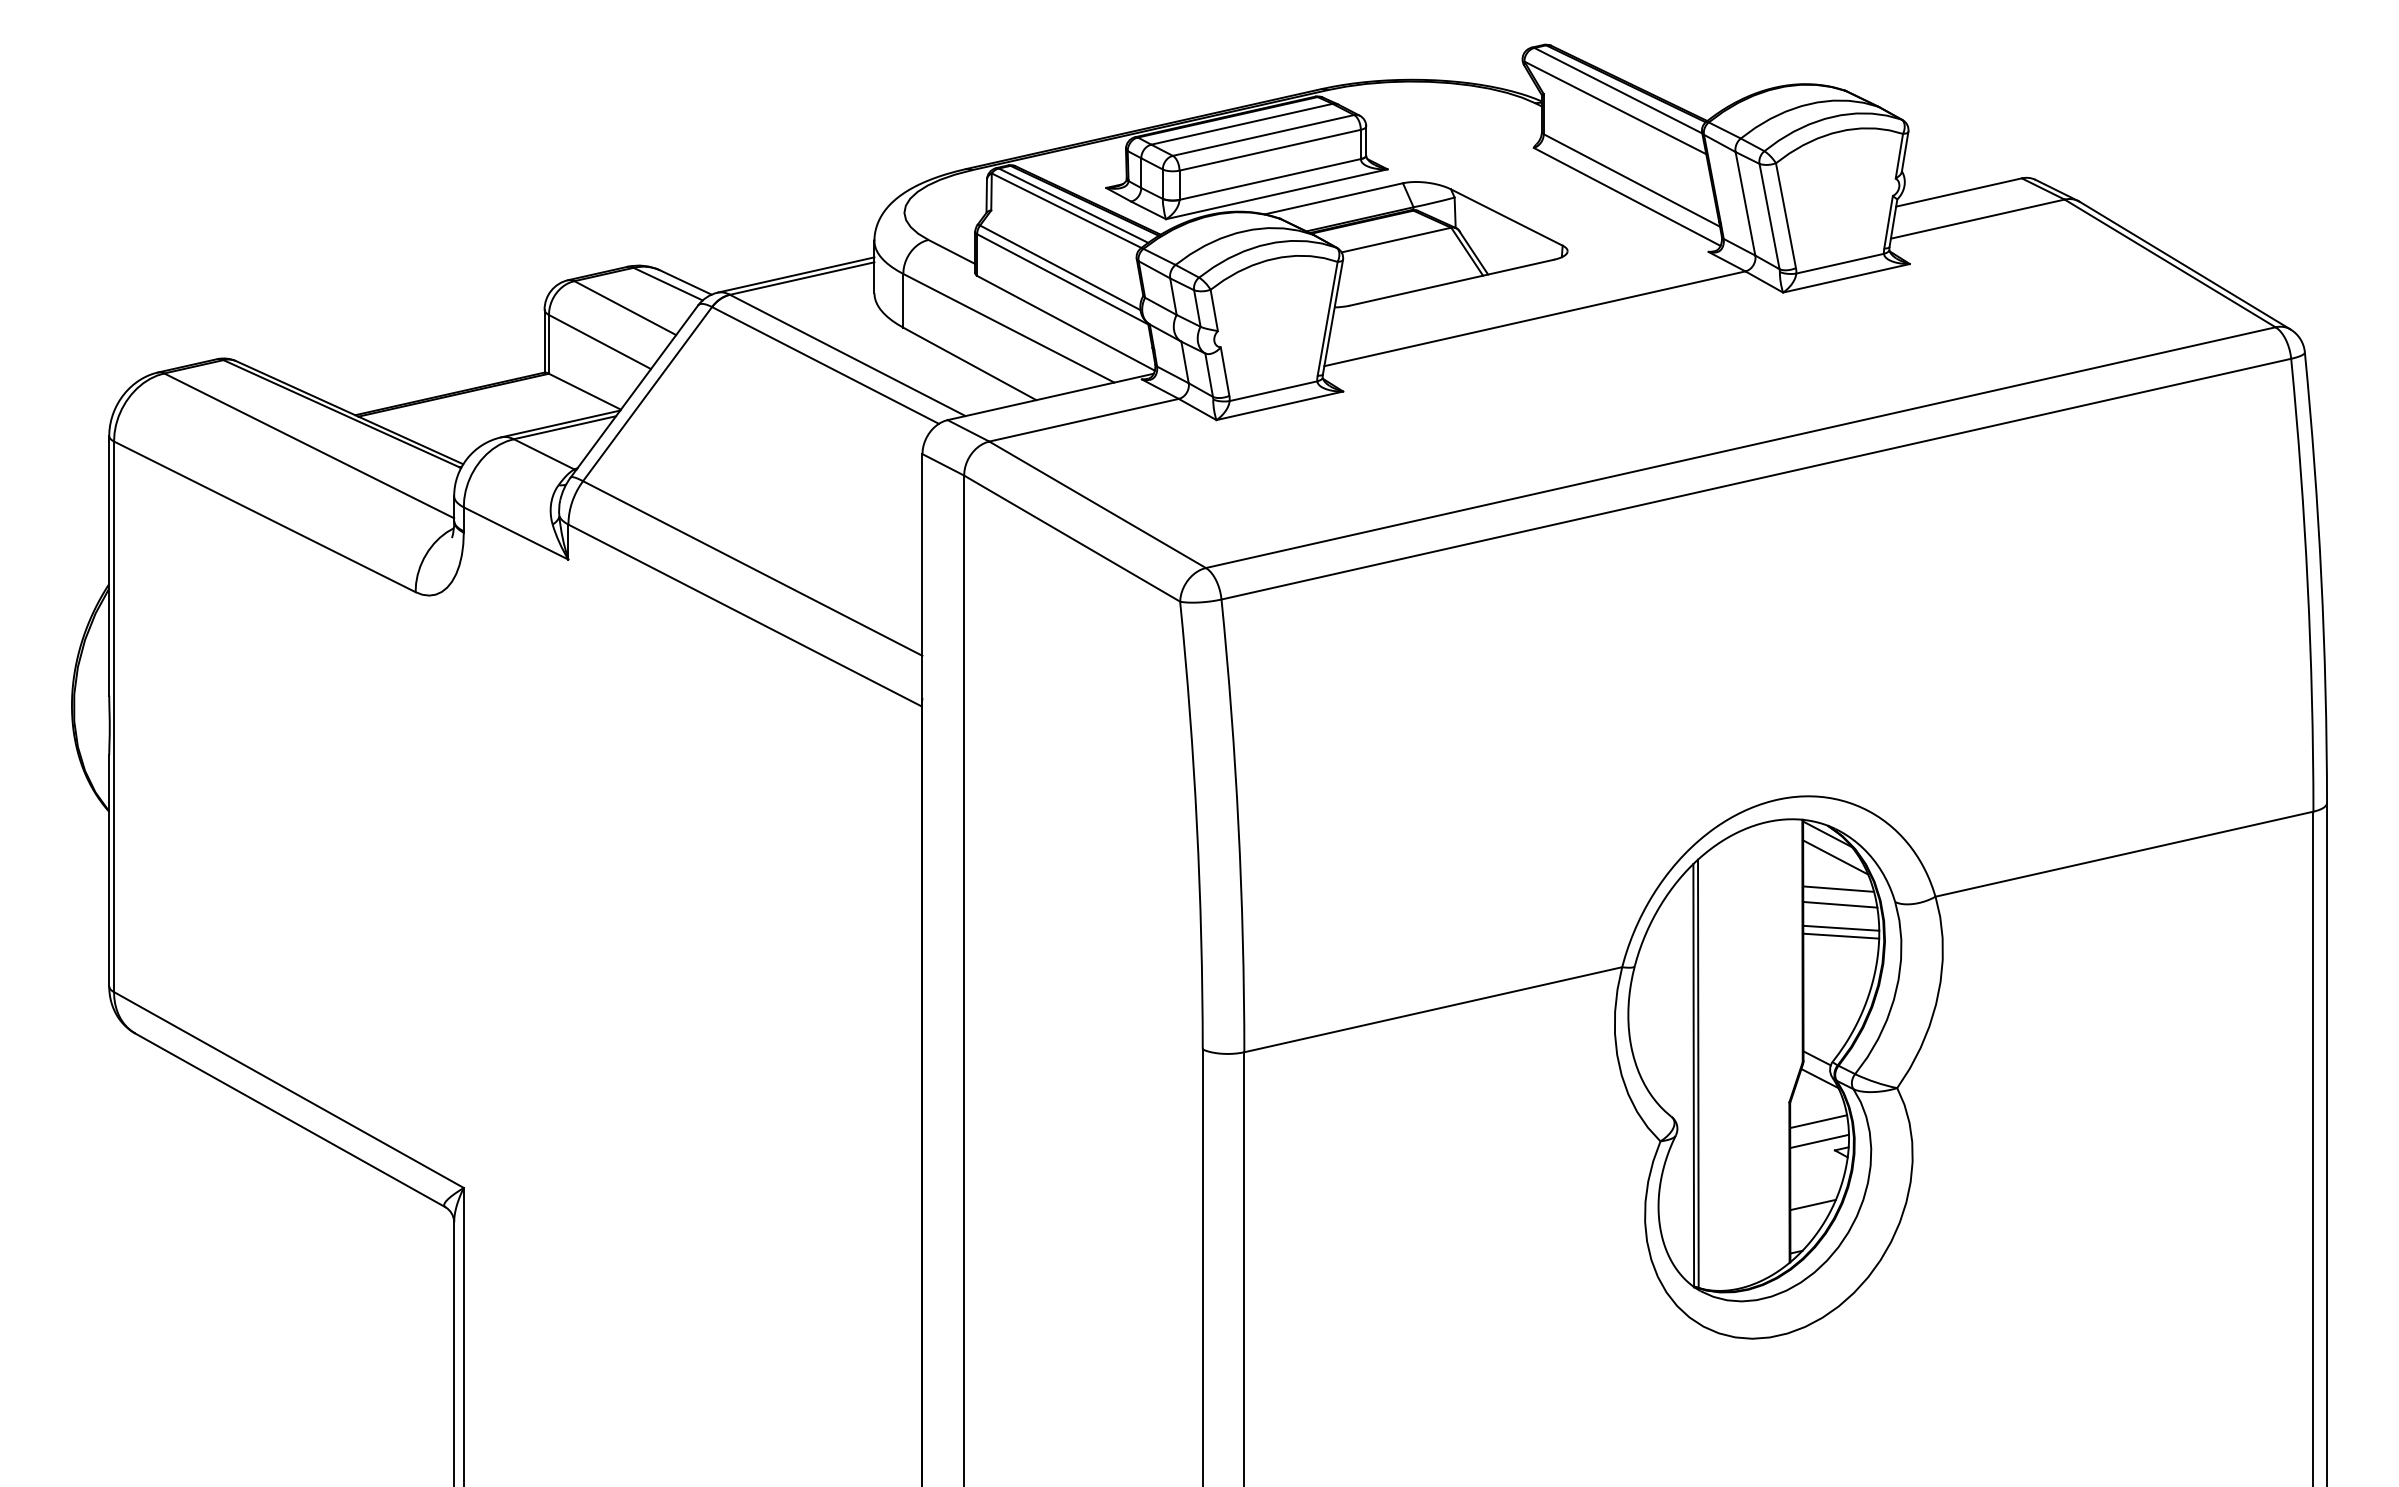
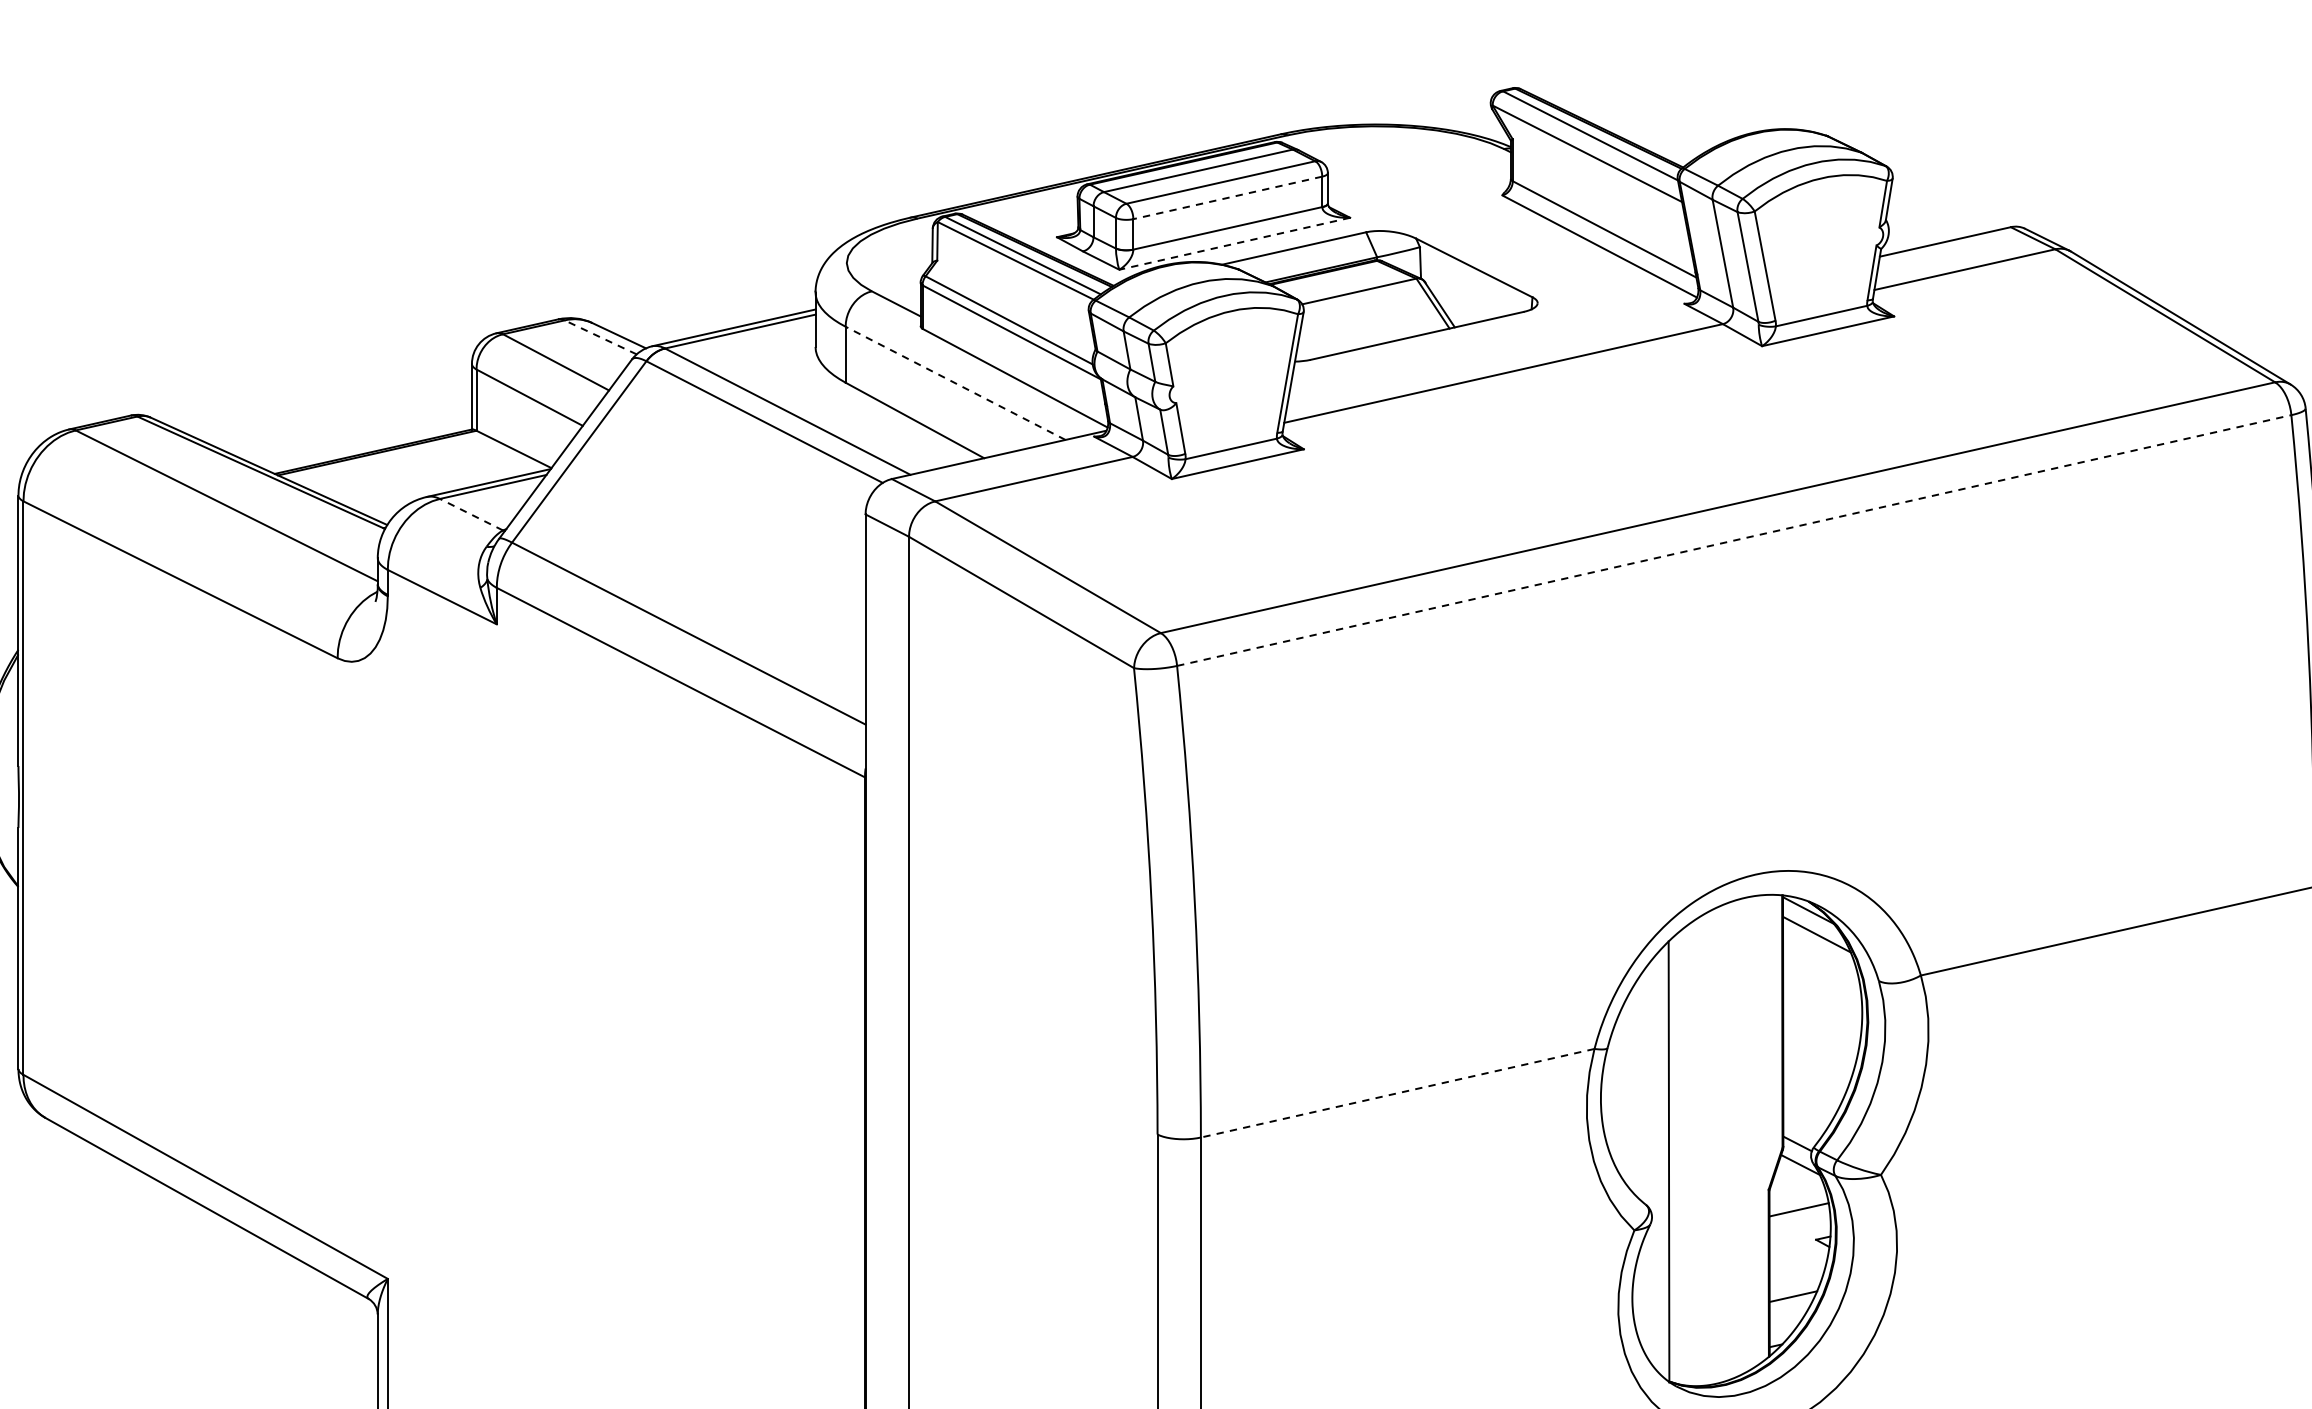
line: (1270, 150) -> (1228, 198), solid -> dashed
line: (1276, 194) -> (1234, 244), solid -> dashed
line: (667, 283) -> (599, 336), solid -> dashed
line: (1008, 328) -> (955, 383), solid -> dashed
line: (544, 454) -> (471, 514), solid -> dashed
line: (1756, 479) -> (1734, 540), solid -> dashed
line: (1838, 888) -> (1819, 966), removed
line: (1840, 904) -> (1821, 983), removed
line: (1841, 927) -> (1822, 1007), removed
line: (1841, 935) -> (1822, 1015), removed
line: (1433, 1009) -> (1397, 1092), solid -> dashed
line: (1698, 1073) -> (1673, 1159), removed
line: (1819, 1141) -> (1800, 1230), removed

